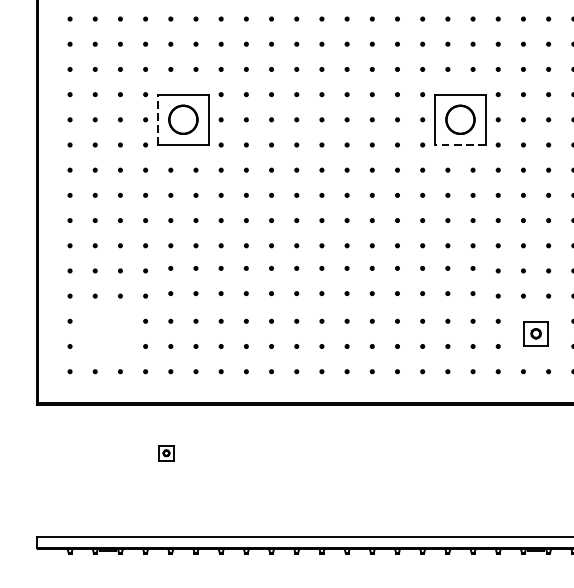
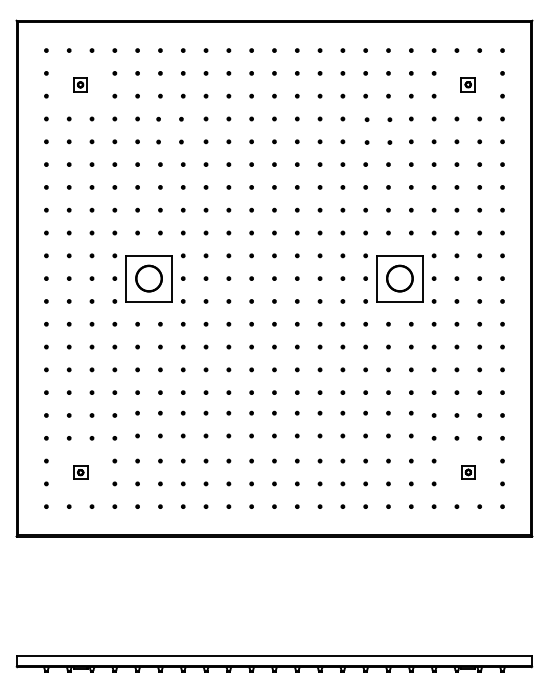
line: (158, 119) -> (126, 278), dashed -> solid
line: (460, 145) -> (399, 301), dashed -> solid
part: (536, 333) -> (468, 472), size x0.62
part: (166, 453) -> (80, 472), moved

